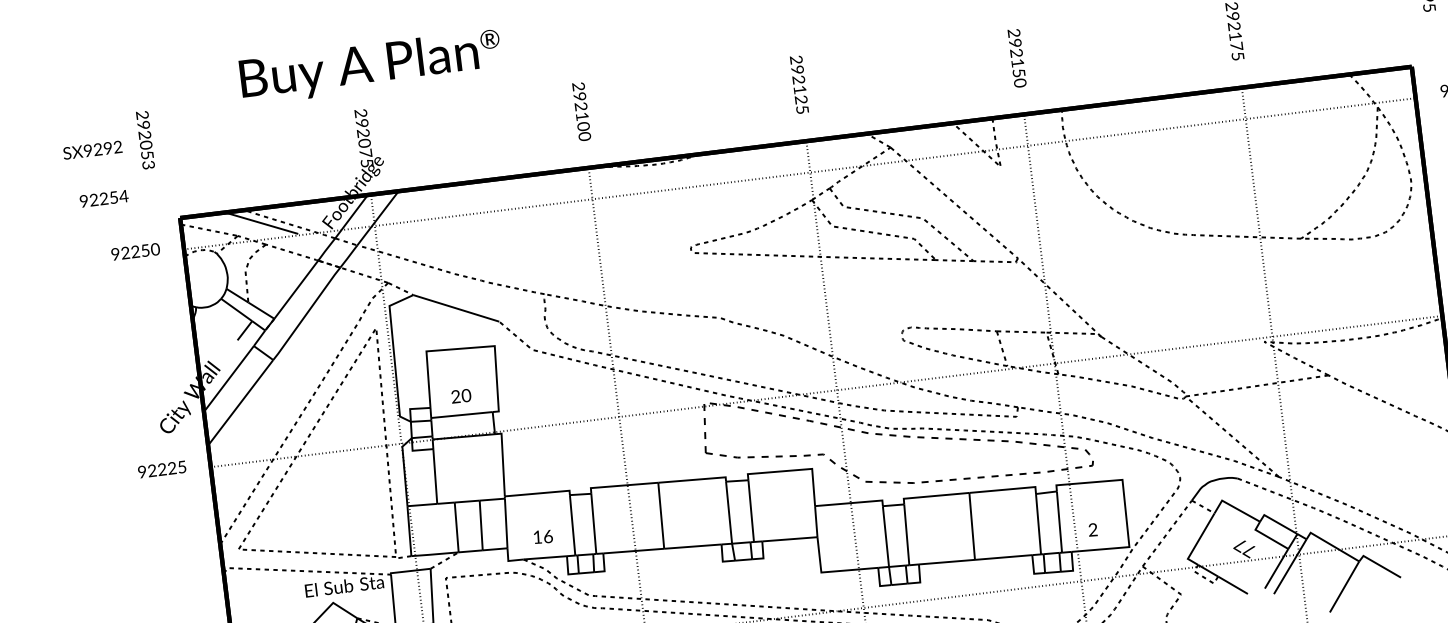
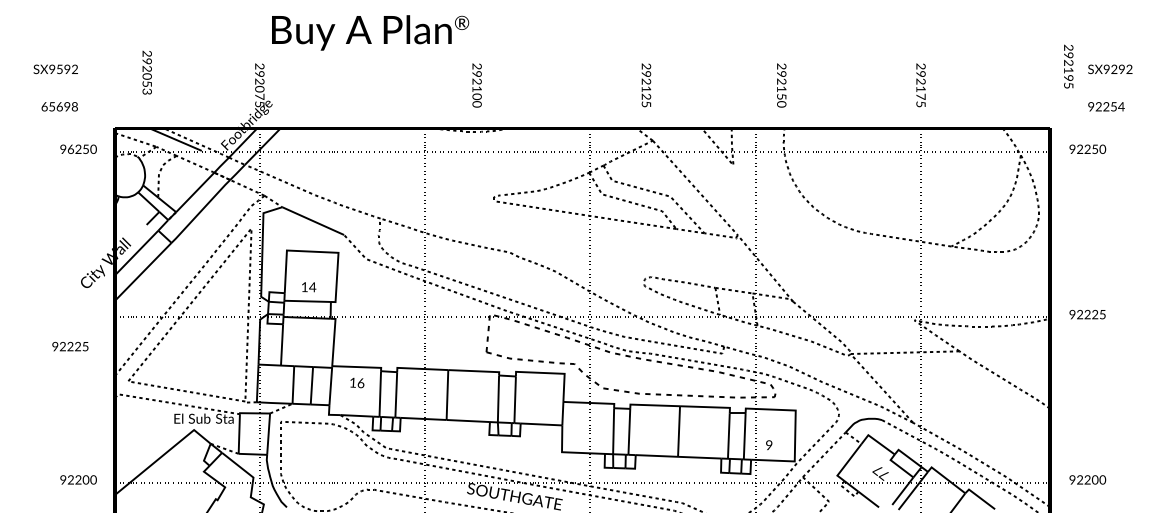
text: (1016, 58) -> (781, 85), moved
text: (370, 66) -> (370, 32), moved
text: (799, 84) -> (646, 85), moved
text: (580, 111) -> (476, 85), moved
text: (144, 139) -> (146, 72), moved
text: (97, 148) -> (59, 68), SX9292 -> SX9592
text: (103, 198) -> (59, 106), 92254 -> 65698
text: (124, 252) -> (70, 148), 92250 -> 96250
text: (460, 396) -> (308, 287), 20 -> 14
text: (162, 469) -> (70, 346), moved
text: (1092, 531) -> (768, 446), 2 -> 9
text: (543, 536) -> (357, 382), moved

